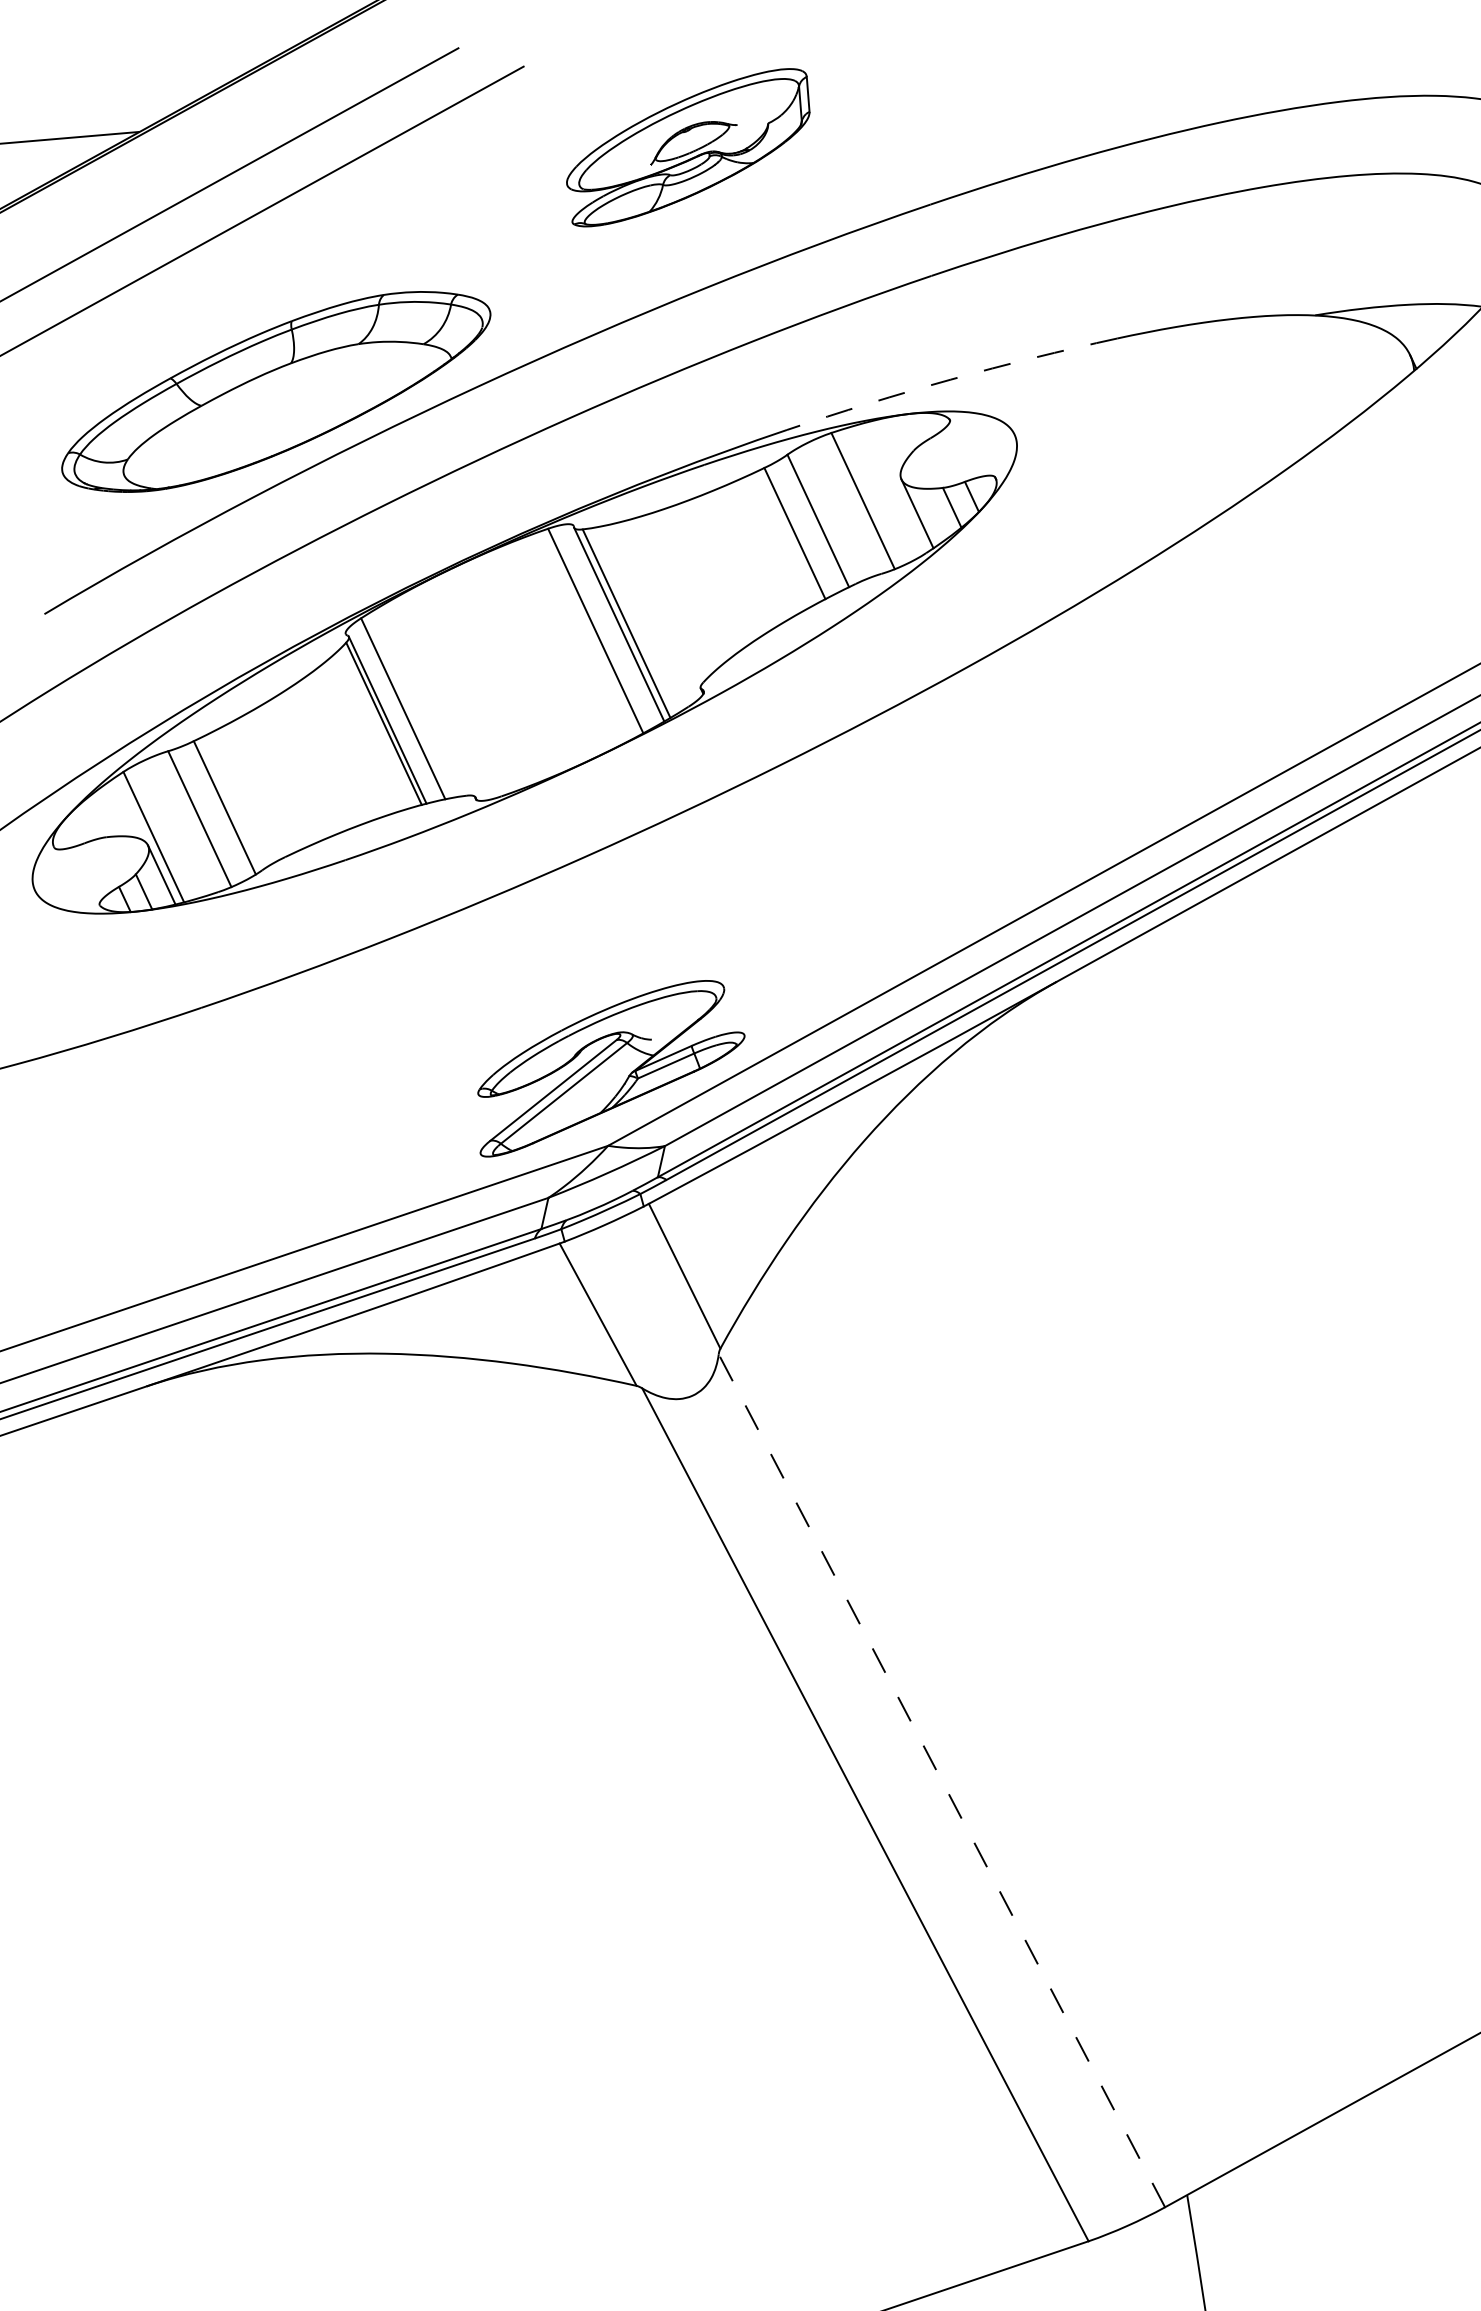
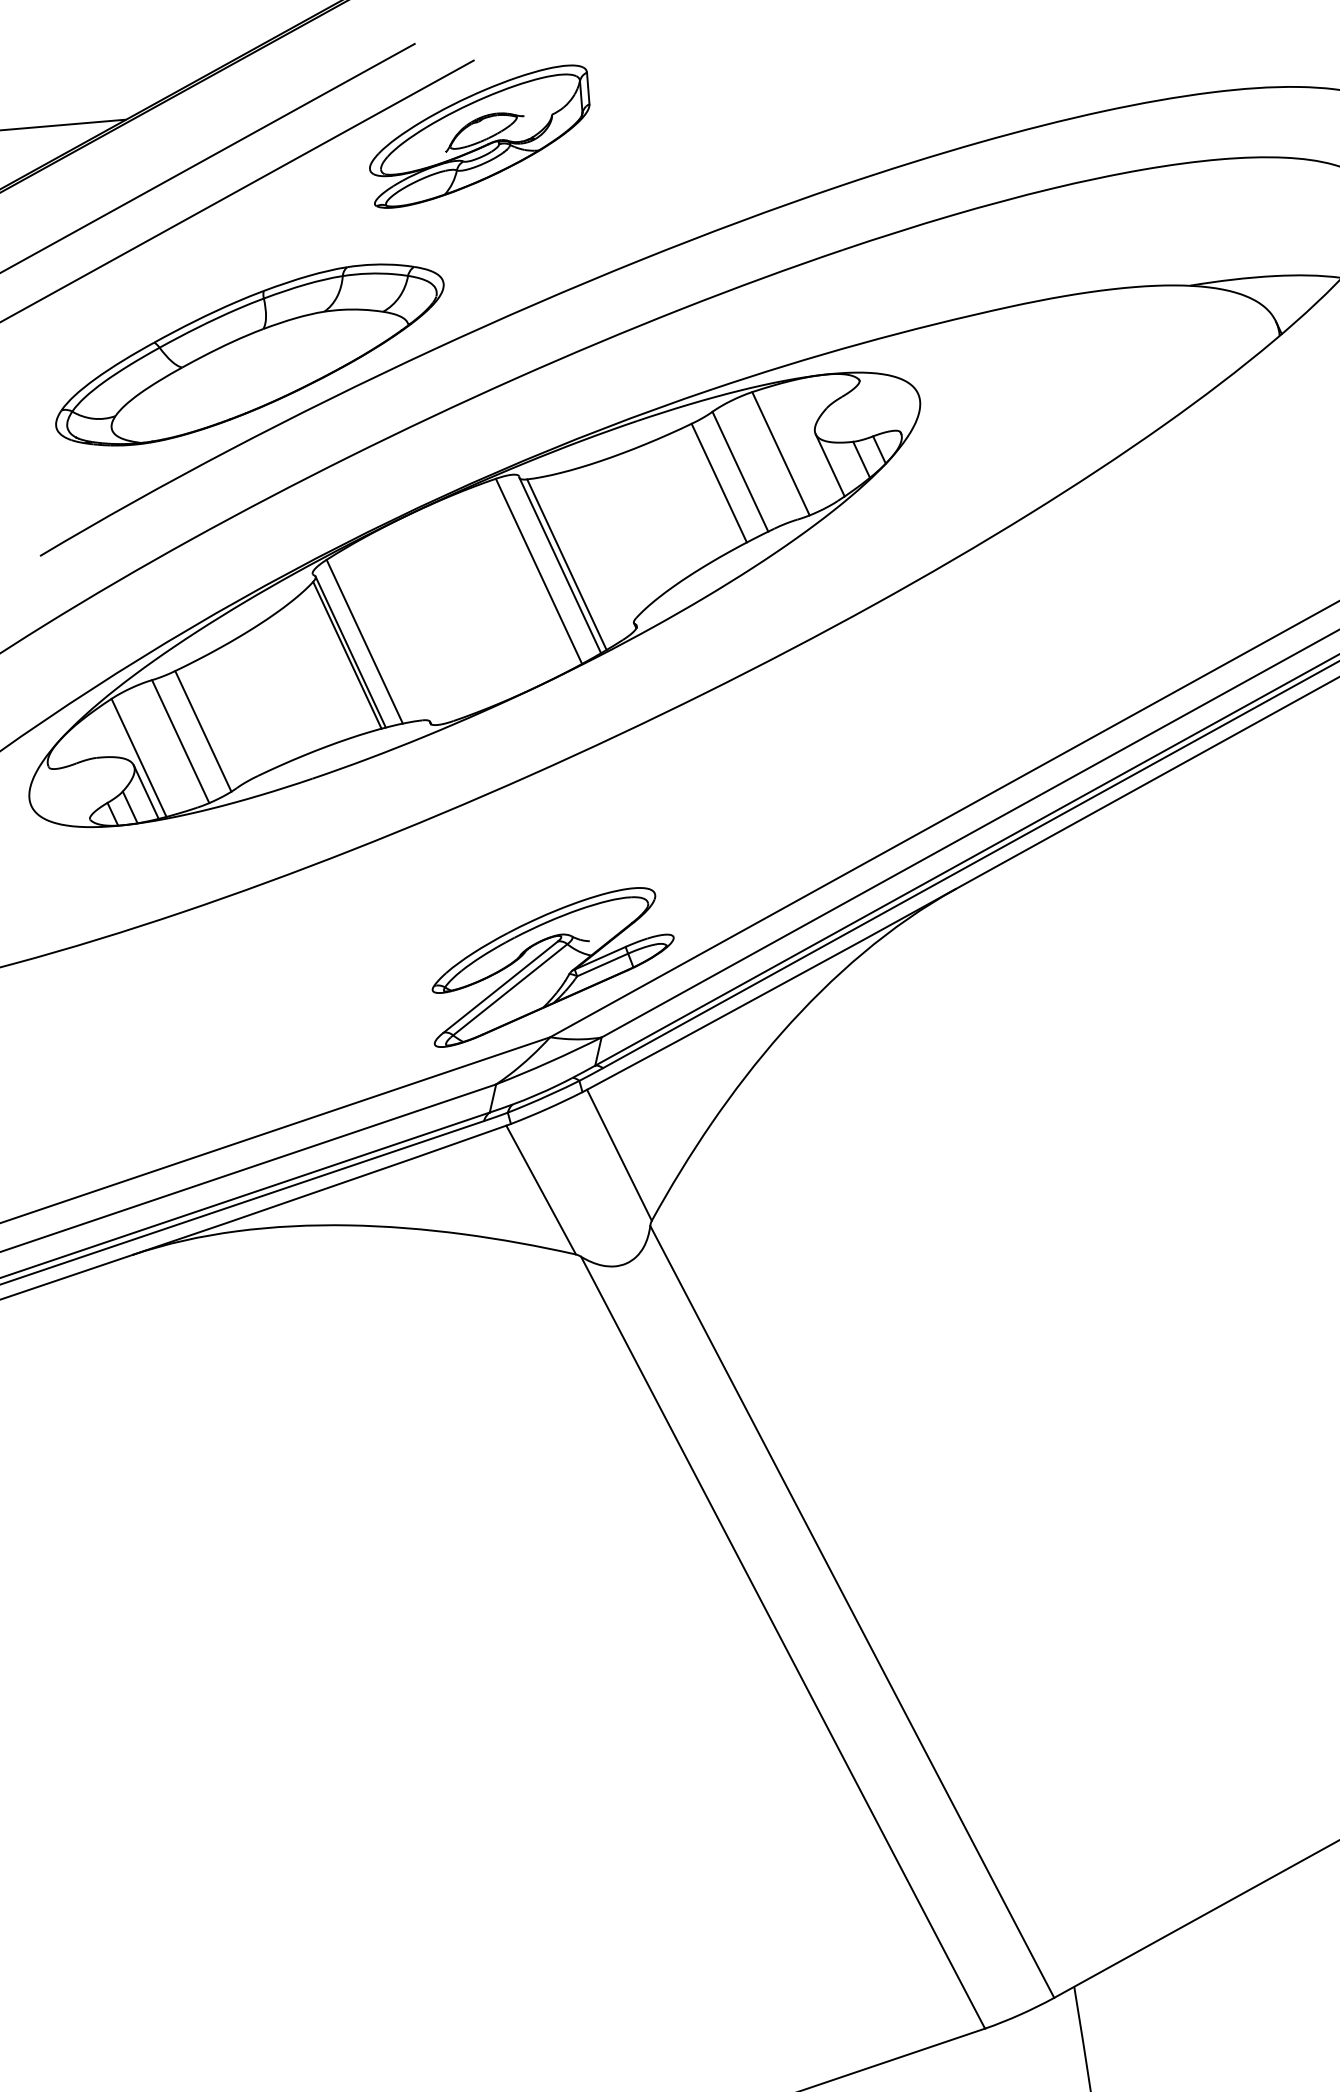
part: (688, 147) -> (479, 136), moved
arc: (950, 379) -> (860, 343), dashed -> solid
line: (941, 1780) -> (851, 1611), dashed -> solid

